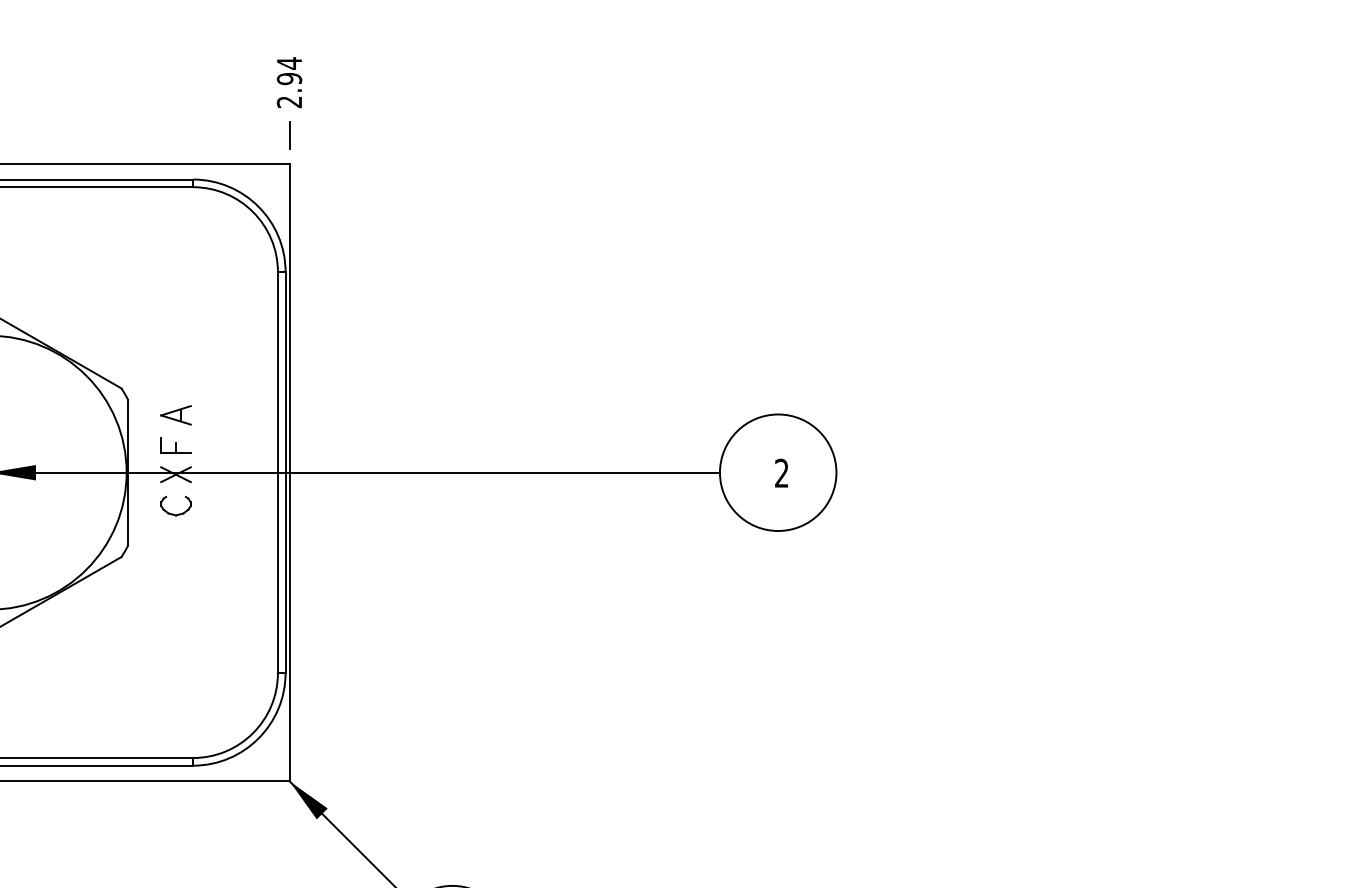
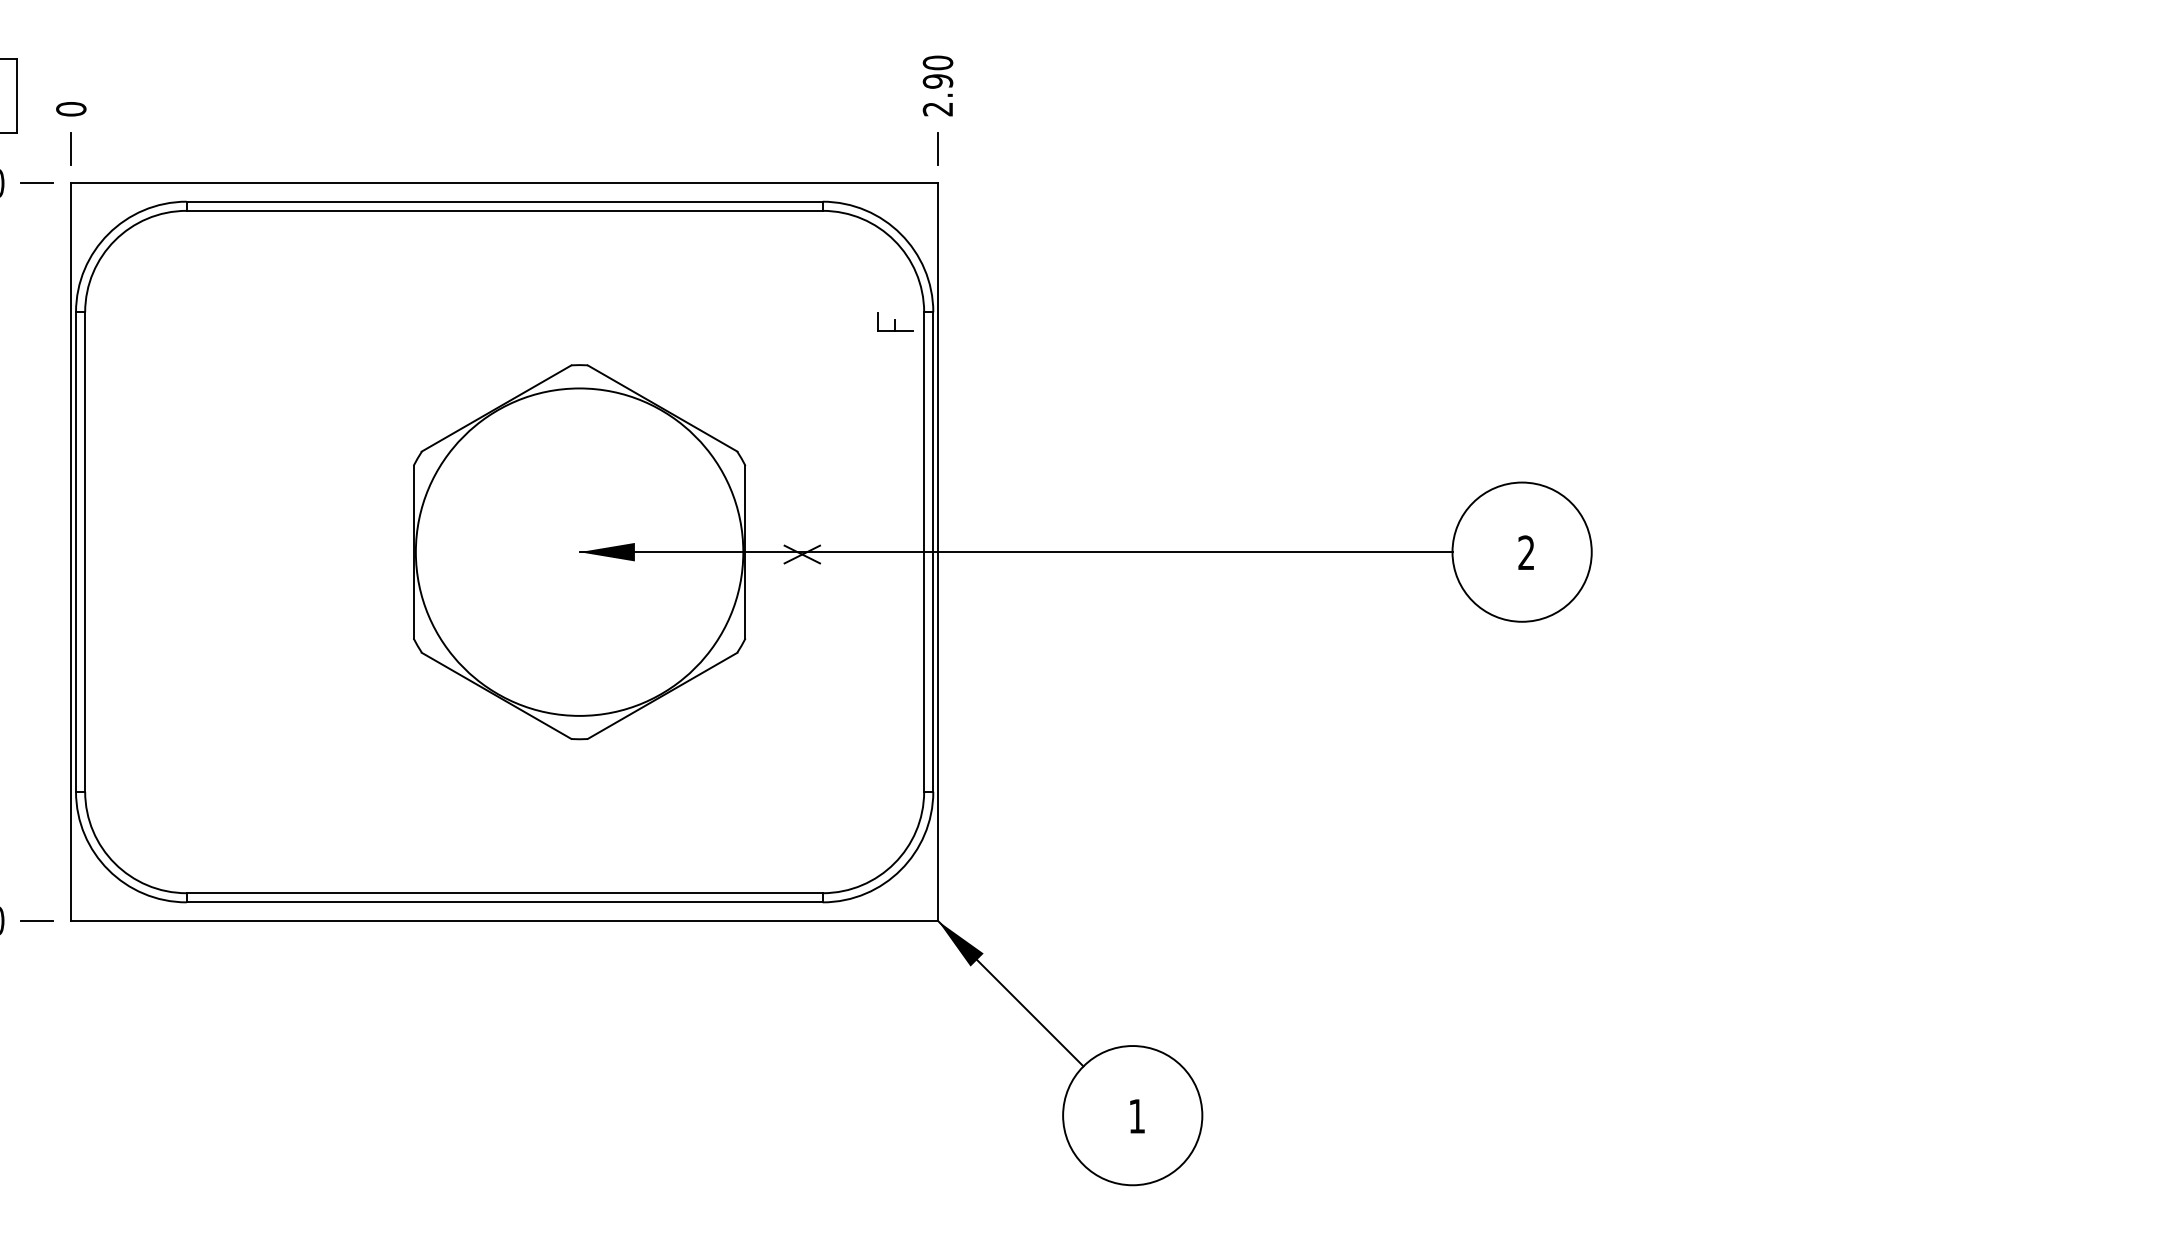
text: (289, 63) -> (937, 62), 2.94 -> 2.90
part: (175, 415) -> (801, 483), removed
part: (176, 444) -> (895, 321), moved
part: (174, 513) -> (800, 601), removed

